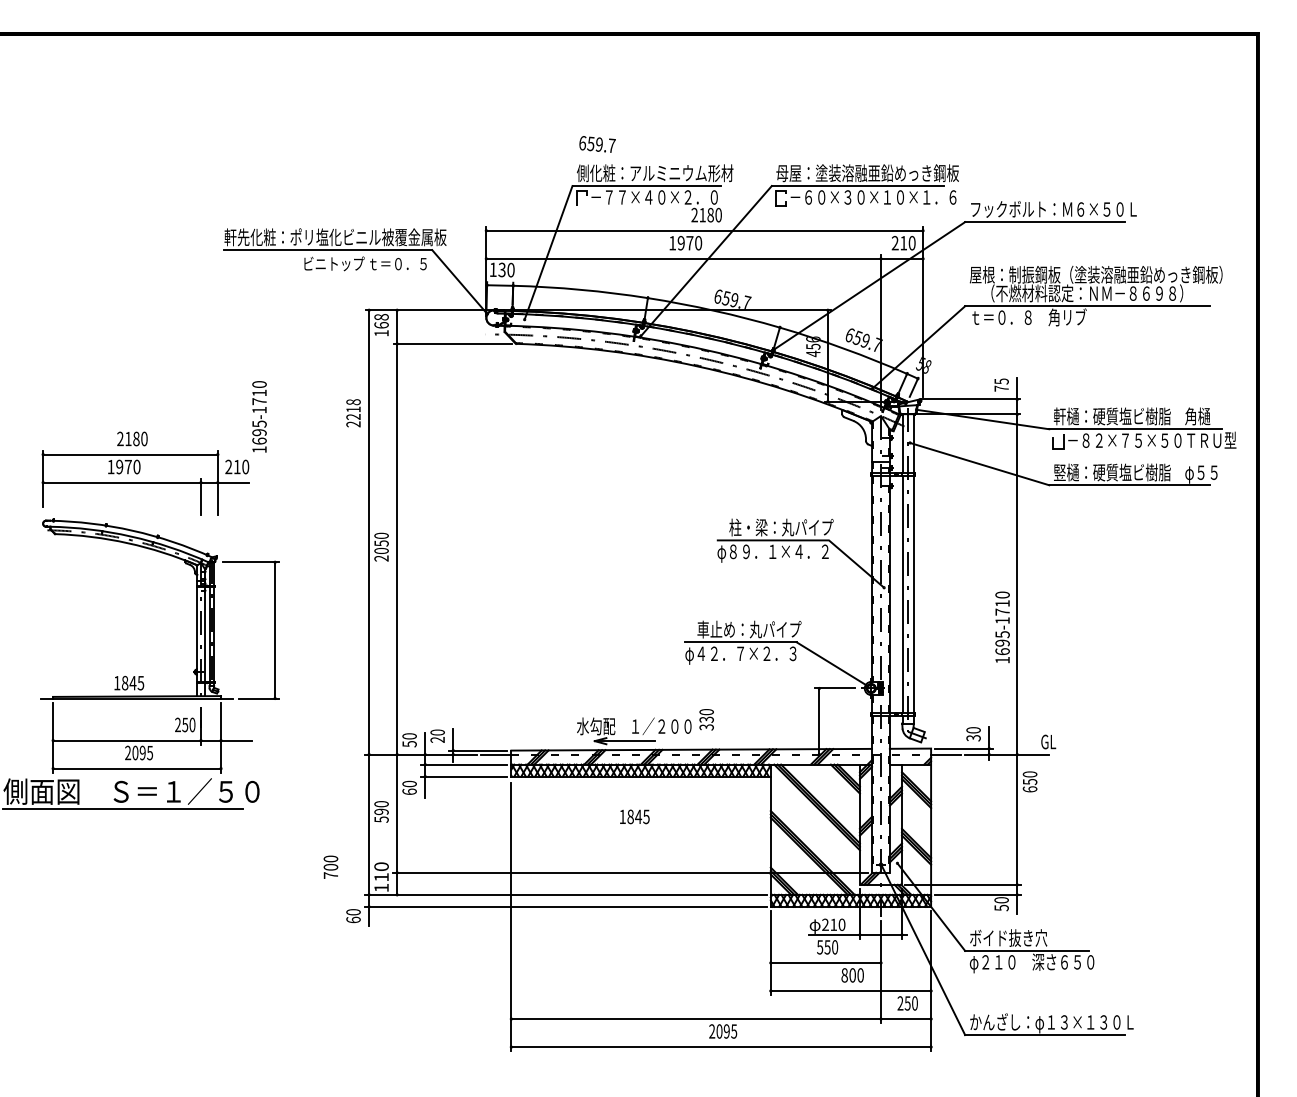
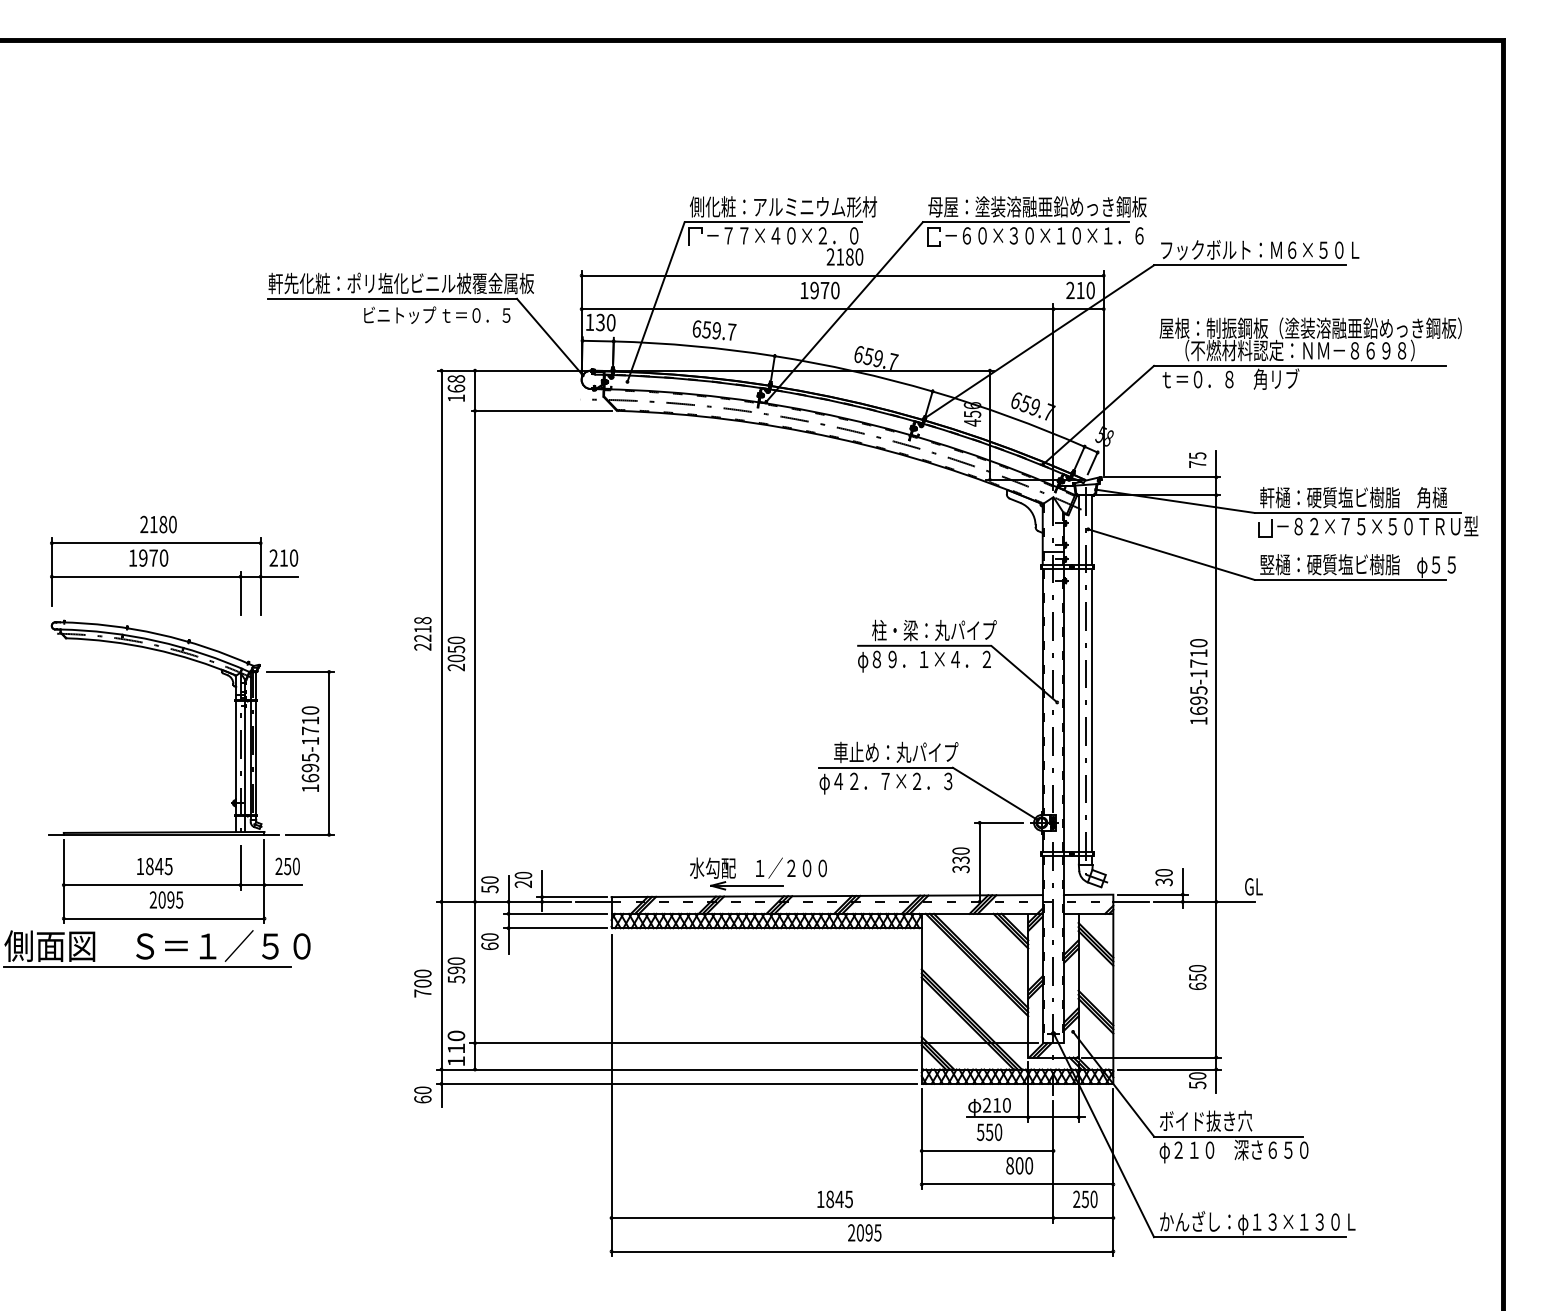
text: (597, 144) -> (714, 330), moved
text: (353, 412) -> (422, 633), moved
text: (259, 416) -> (310, 748), moved
text: (1002, 627) -> (1198, 681), moved
text: (129, 683) -> (154, 866), moved
text: (706, 719) -> (960, 860), moved
text: (185, 725) -> (287, 866), moved
text: (1029, 781) -> (1197, 977), moved
text: (634, 817) -> (834, 1199), moved
text: (330, 867) -> (422, 983), moved

